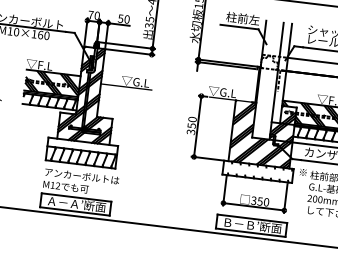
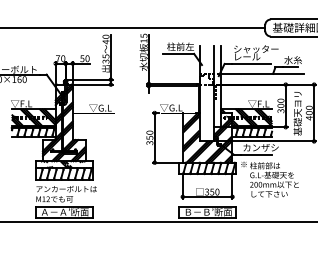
hatch: (85, 146) -> (66, 164), added
hatch: (257, 171) -> (207, 168), added

